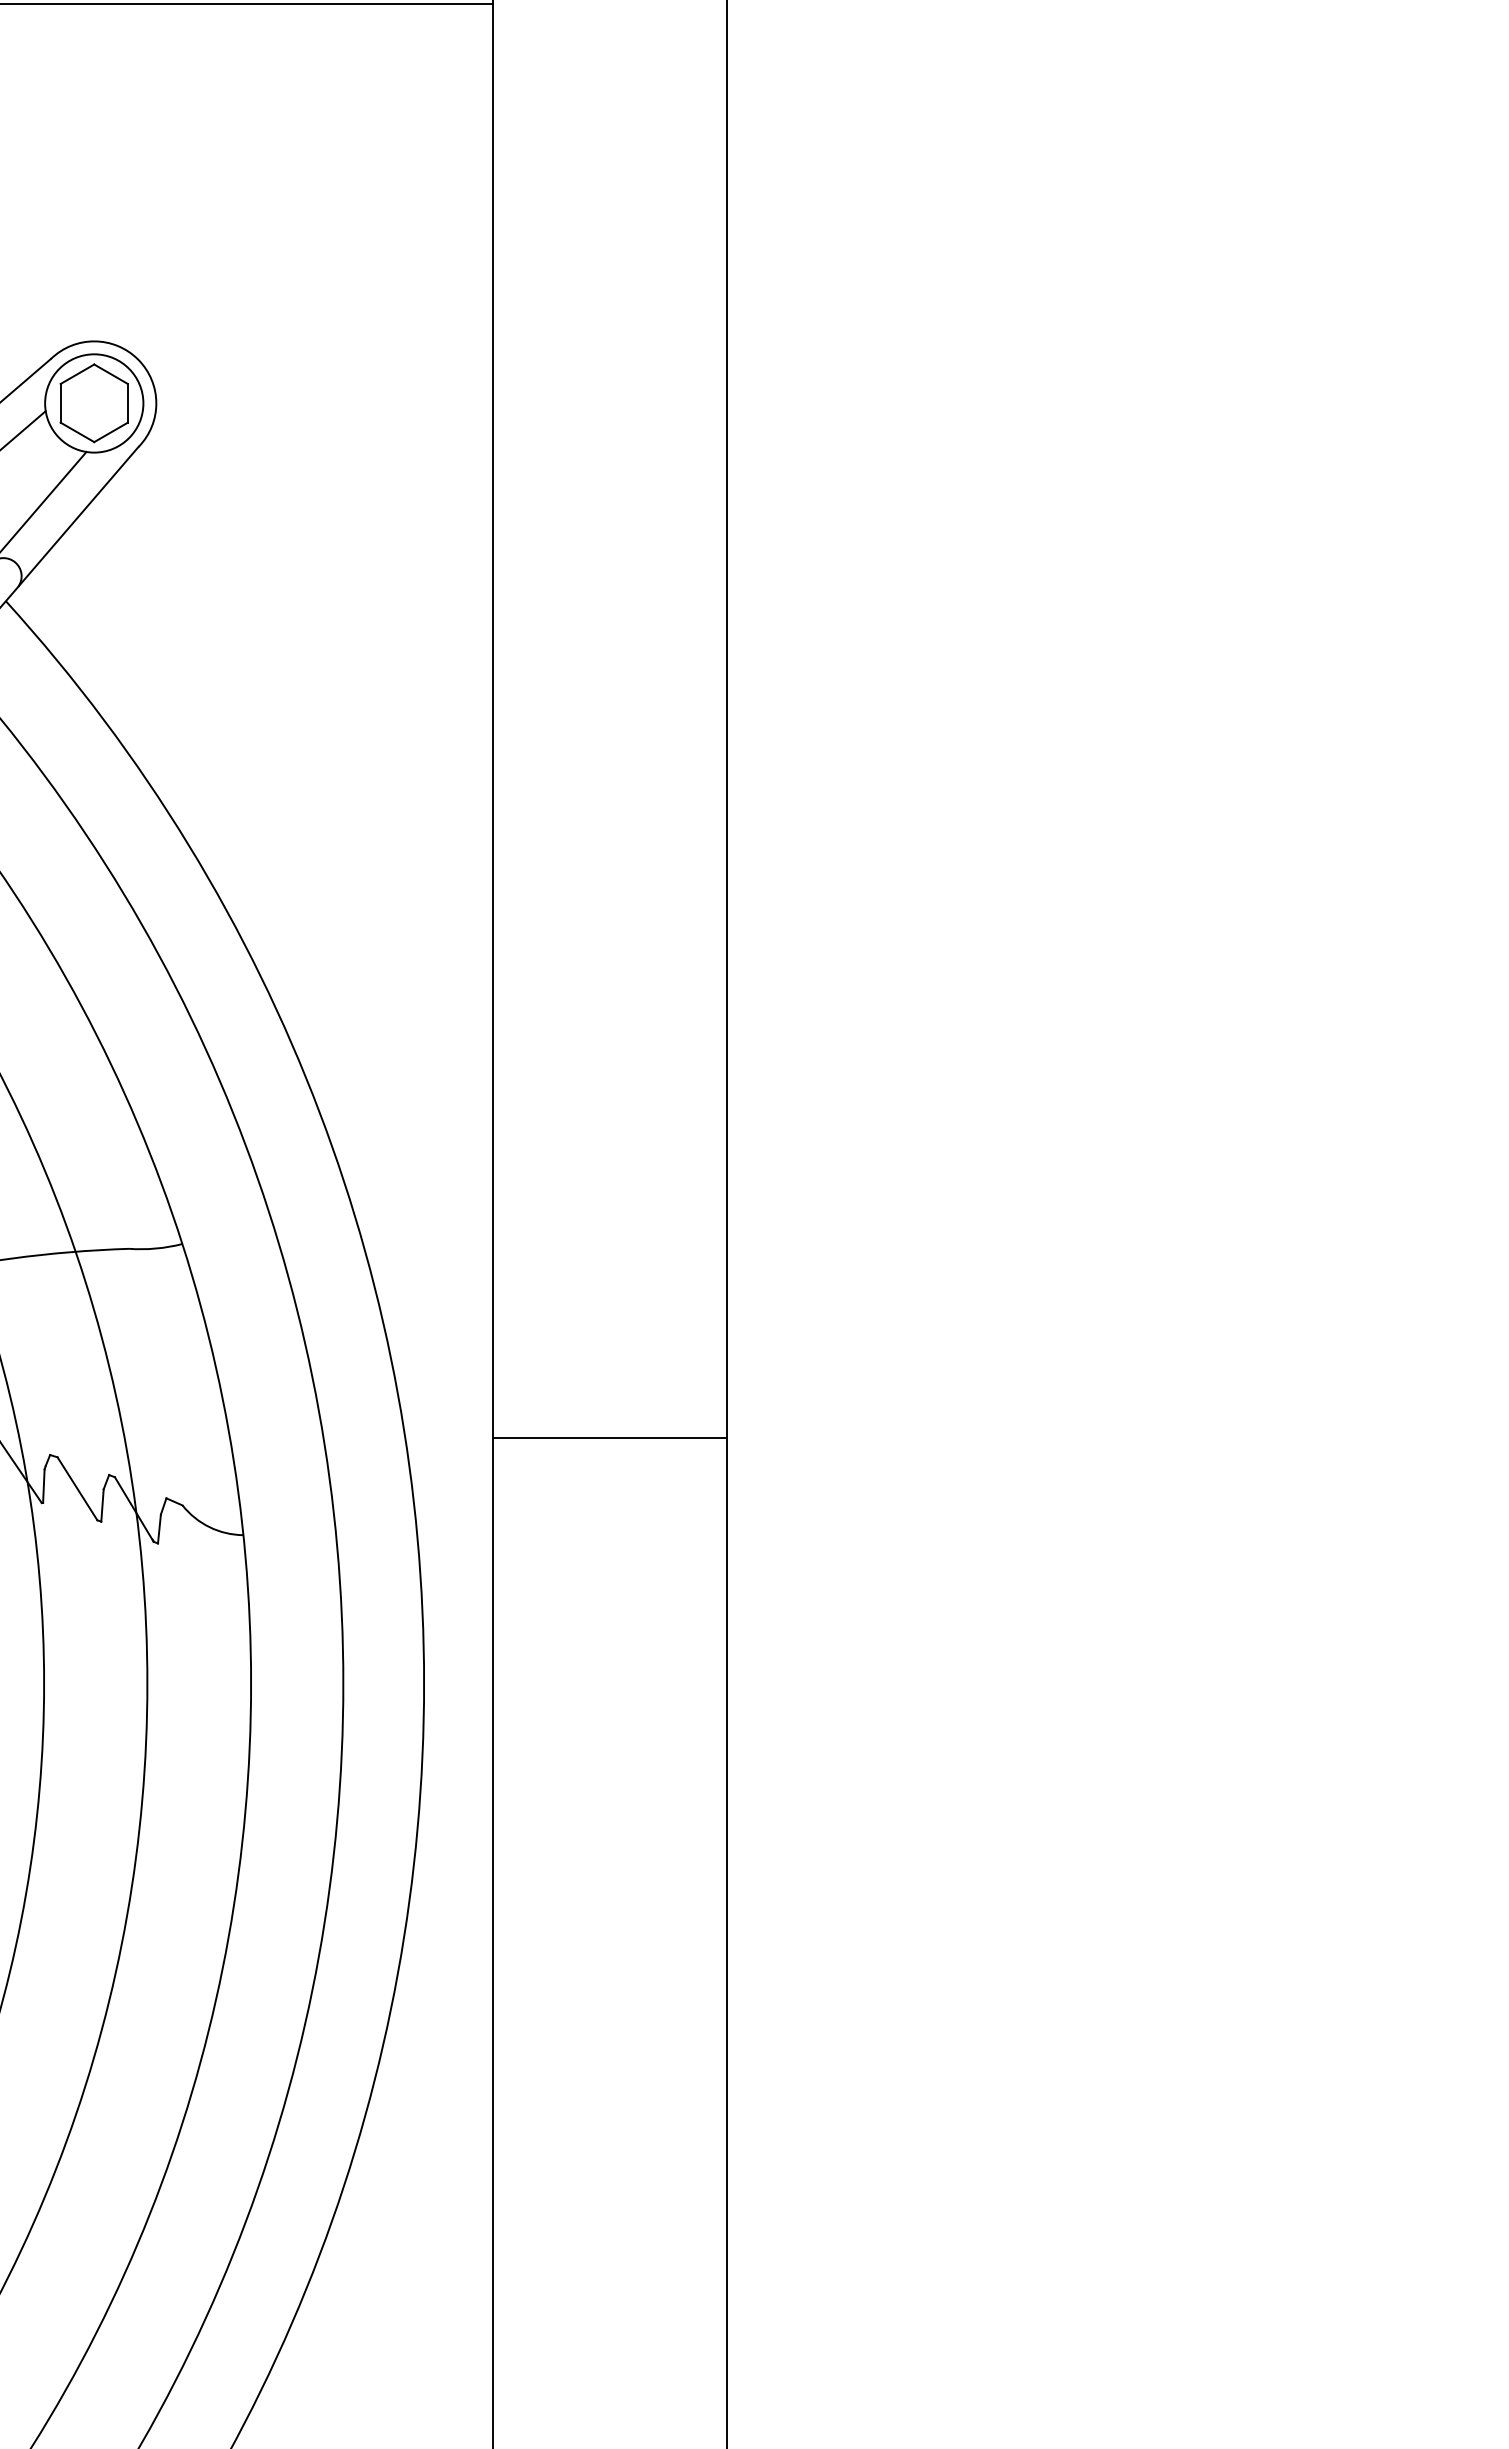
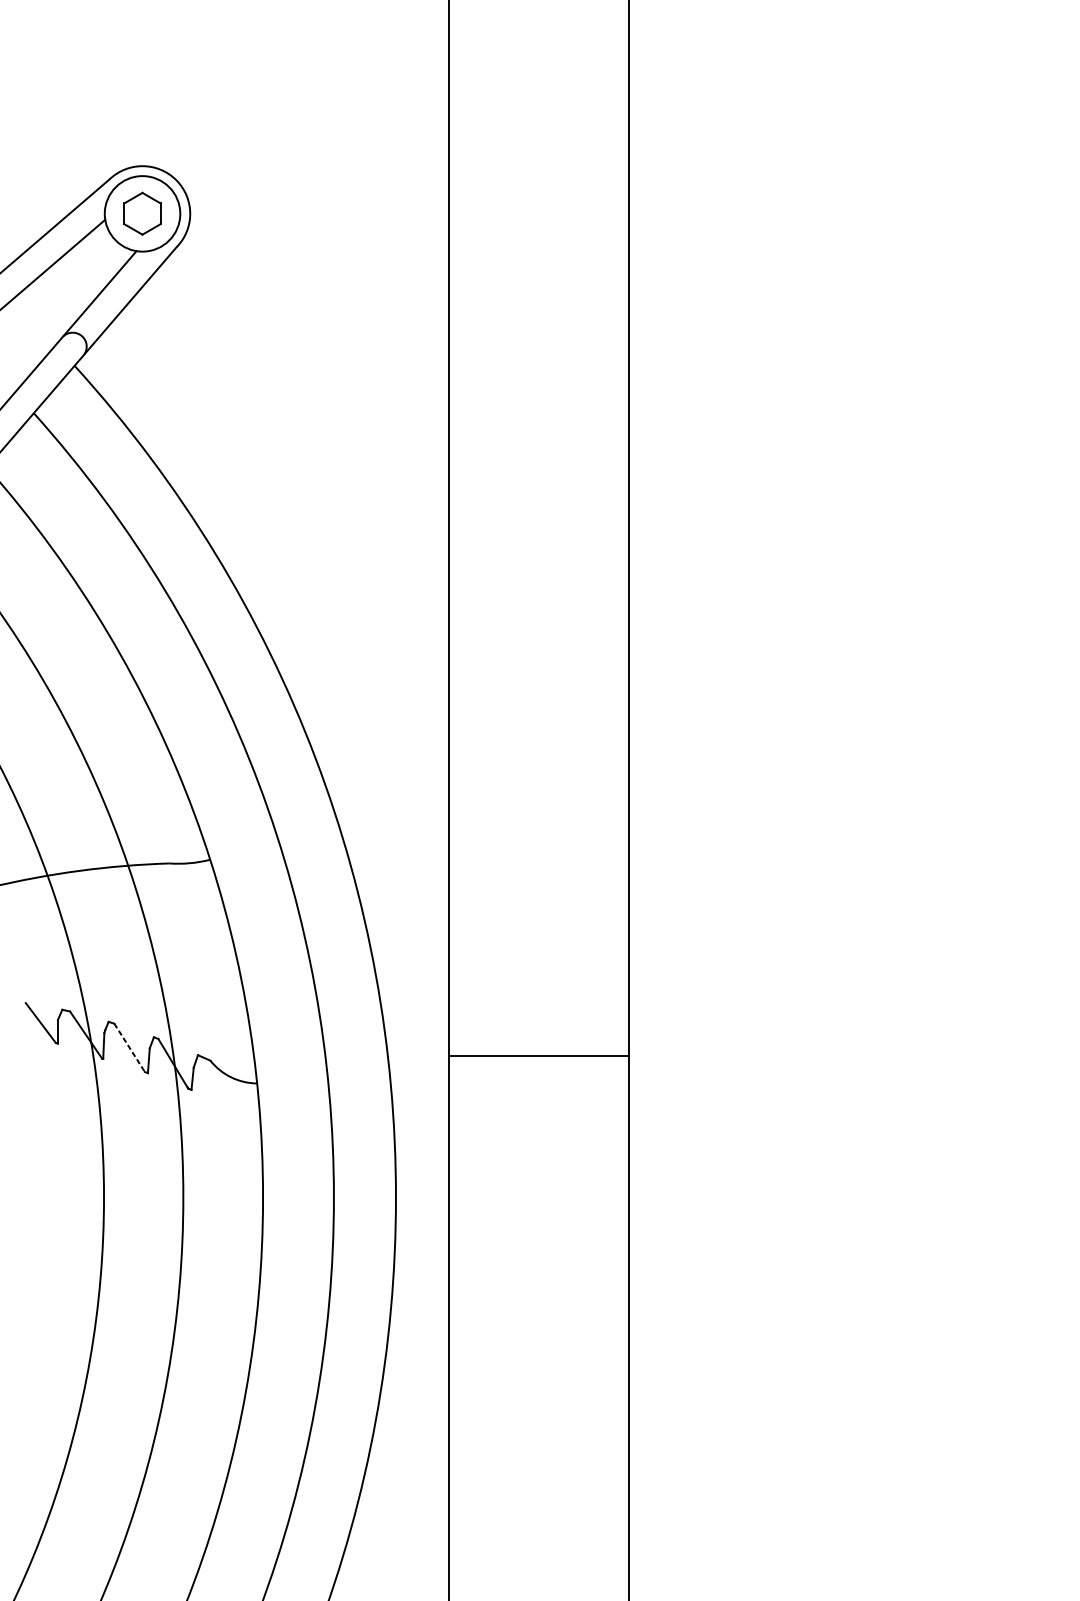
part: (93, 403) -> (141, 213), size x0.7
line: (609, 1437) -> (538, 1056), moved
line: (77, 1489) -> (129, 1048), solid -> dashed

